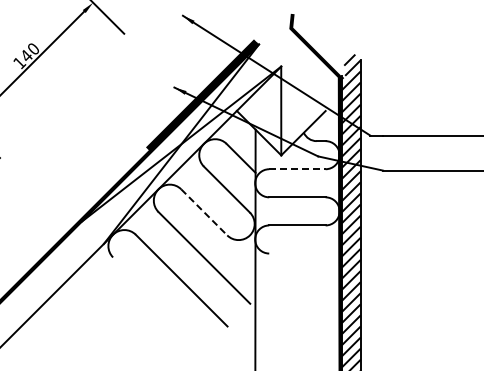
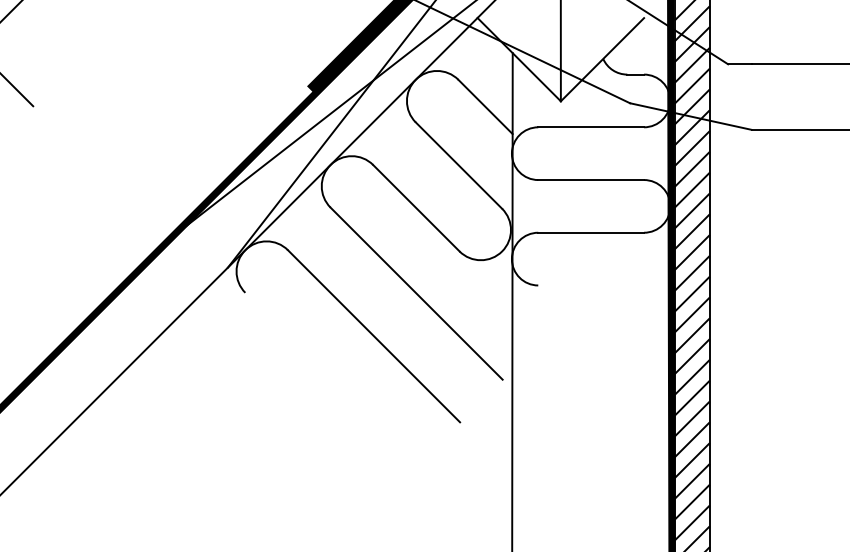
line: (297, 169) -> (591, 127), dashed -> solid
line: (204, 212) -> (416, 208), dashed -> solid

